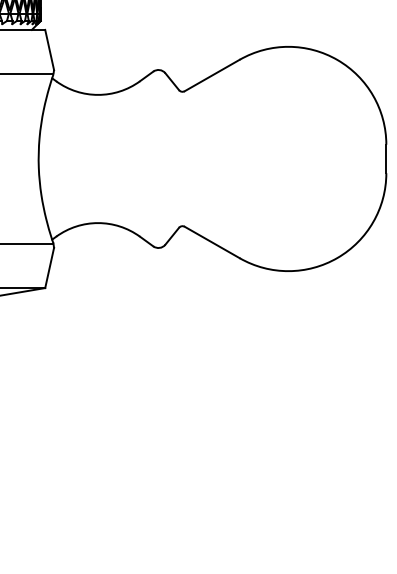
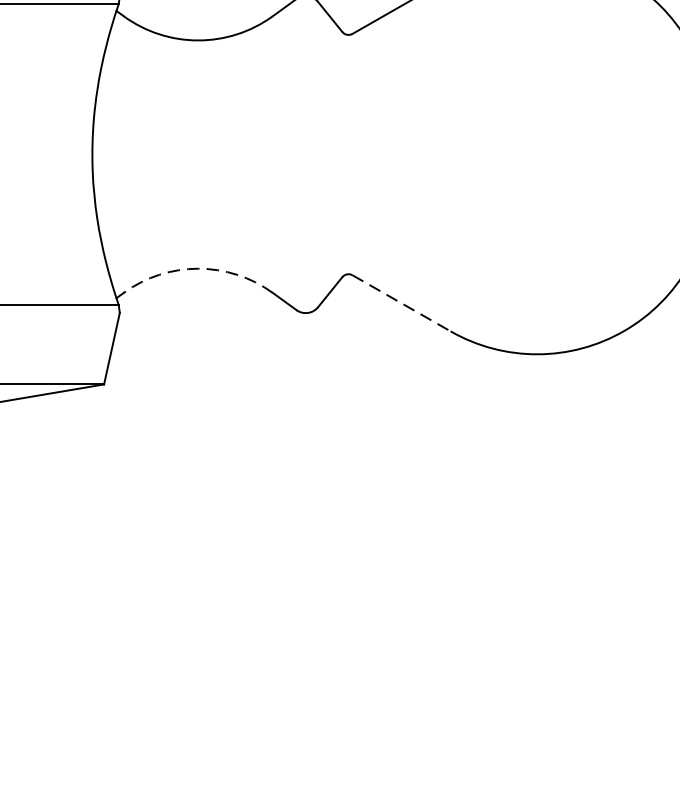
arc: (98, 223) -> (198, 269), solid -> dashed
line: (212, 242) -> (401, 303), solid -> dashed

